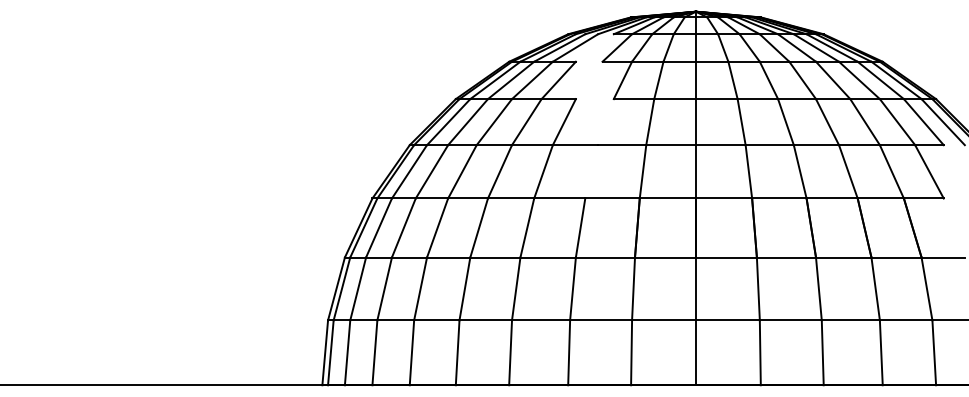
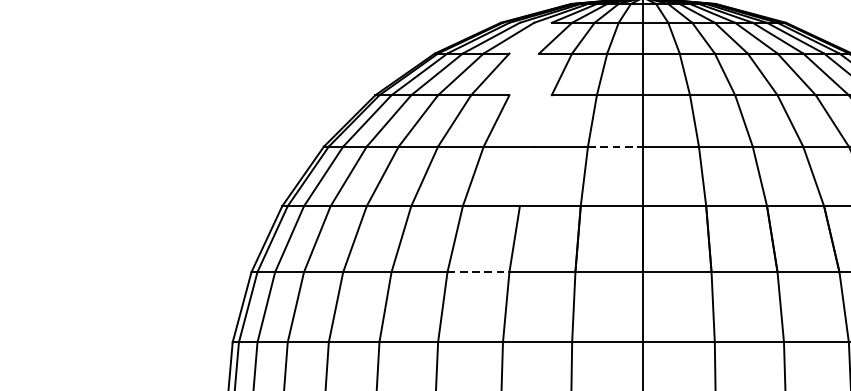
line: (671, 145) -> (616, 147), solid -> dashed
line: (548, 257) -> (478, 272), solid -> dashed

